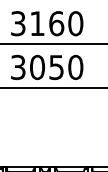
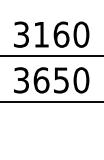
text: (37, 66) -> (41, 79), 3050 -> 3650

